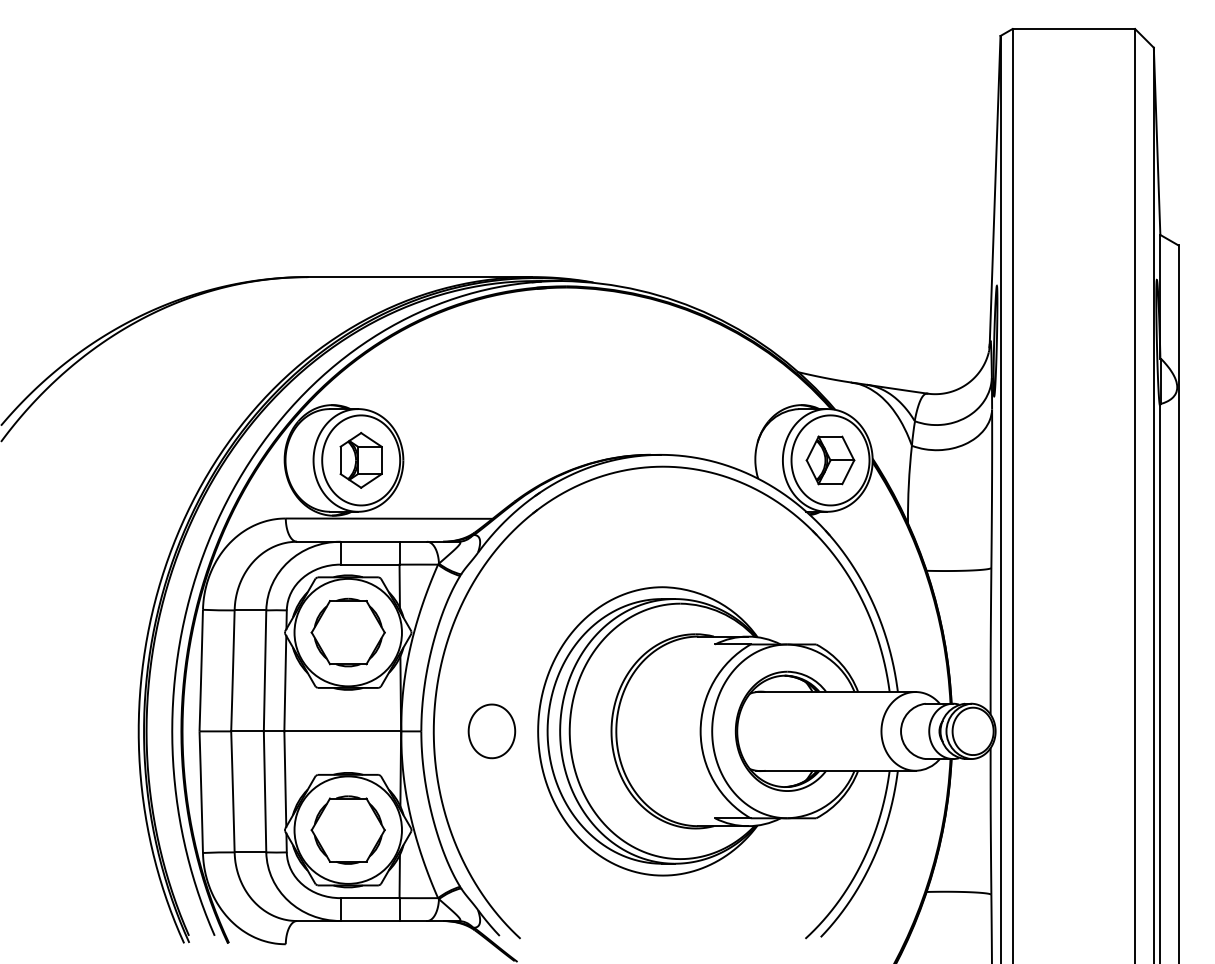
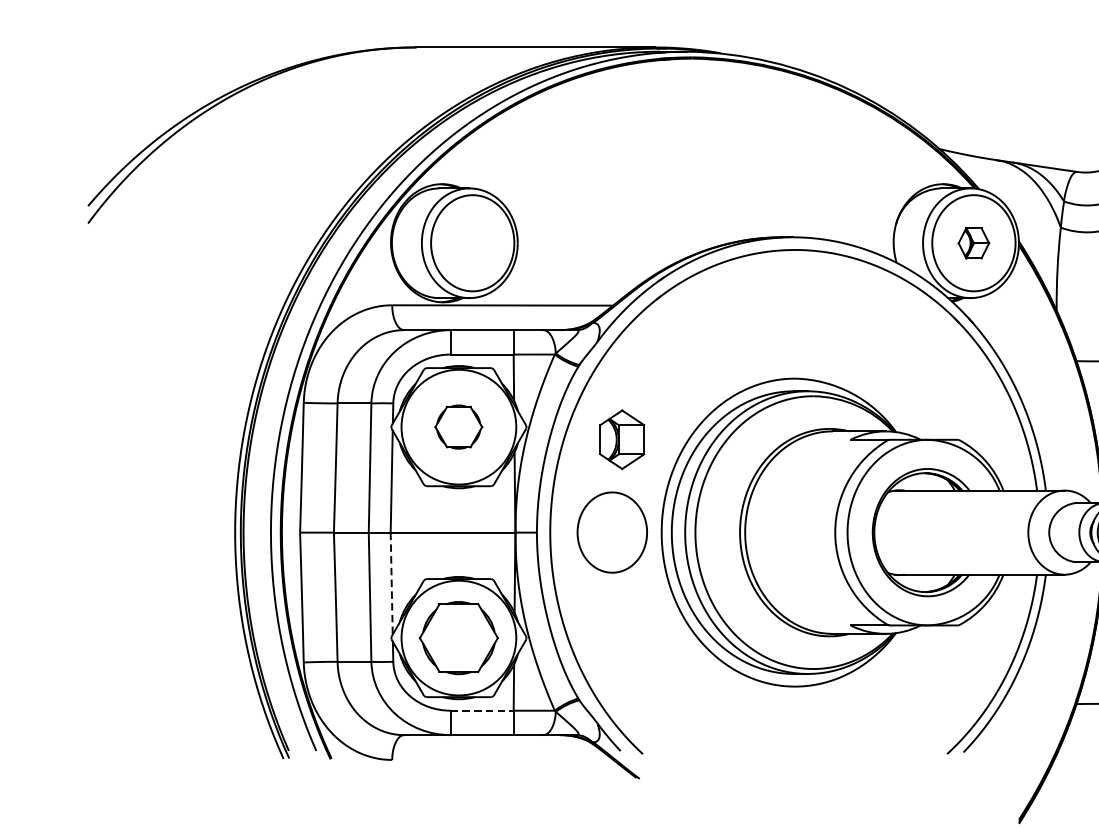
part: (360, 459) -> (621, 438), moved
part: (830, 460) -> (973, 243), size x0.6
part: (347, 632) -> (458, 427), size x0.6
part: (491, 731) -> (611, 532), size x1.4
line: (285, 779) -> (391, 584), solid -> dashed
line: (370, 898) -> (482, 711), solid -> dashed

